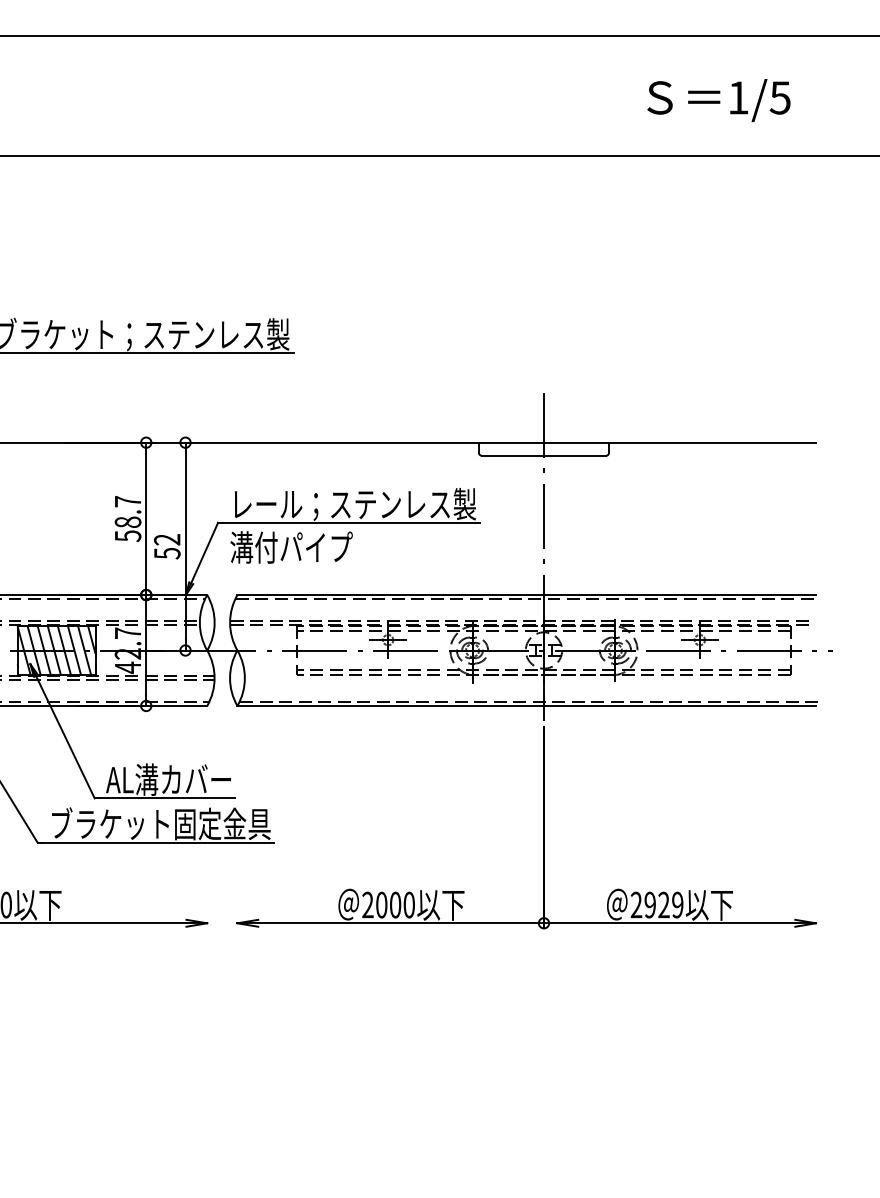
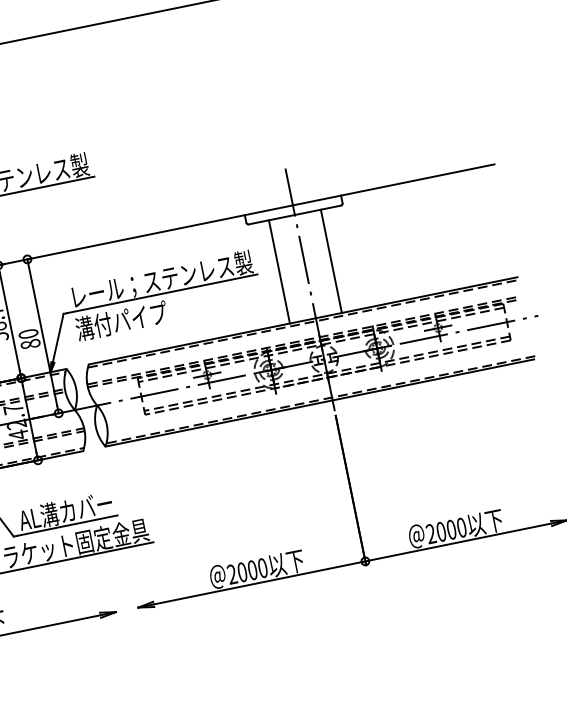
line: (508, 525) -> (279, 272), added
line: (579, 525) -> (331, 261), added
text: (167, 546) -> (29, 339), 52 -> 80
text: (663, 904) -> (451, 529), 2929 -> 2000

